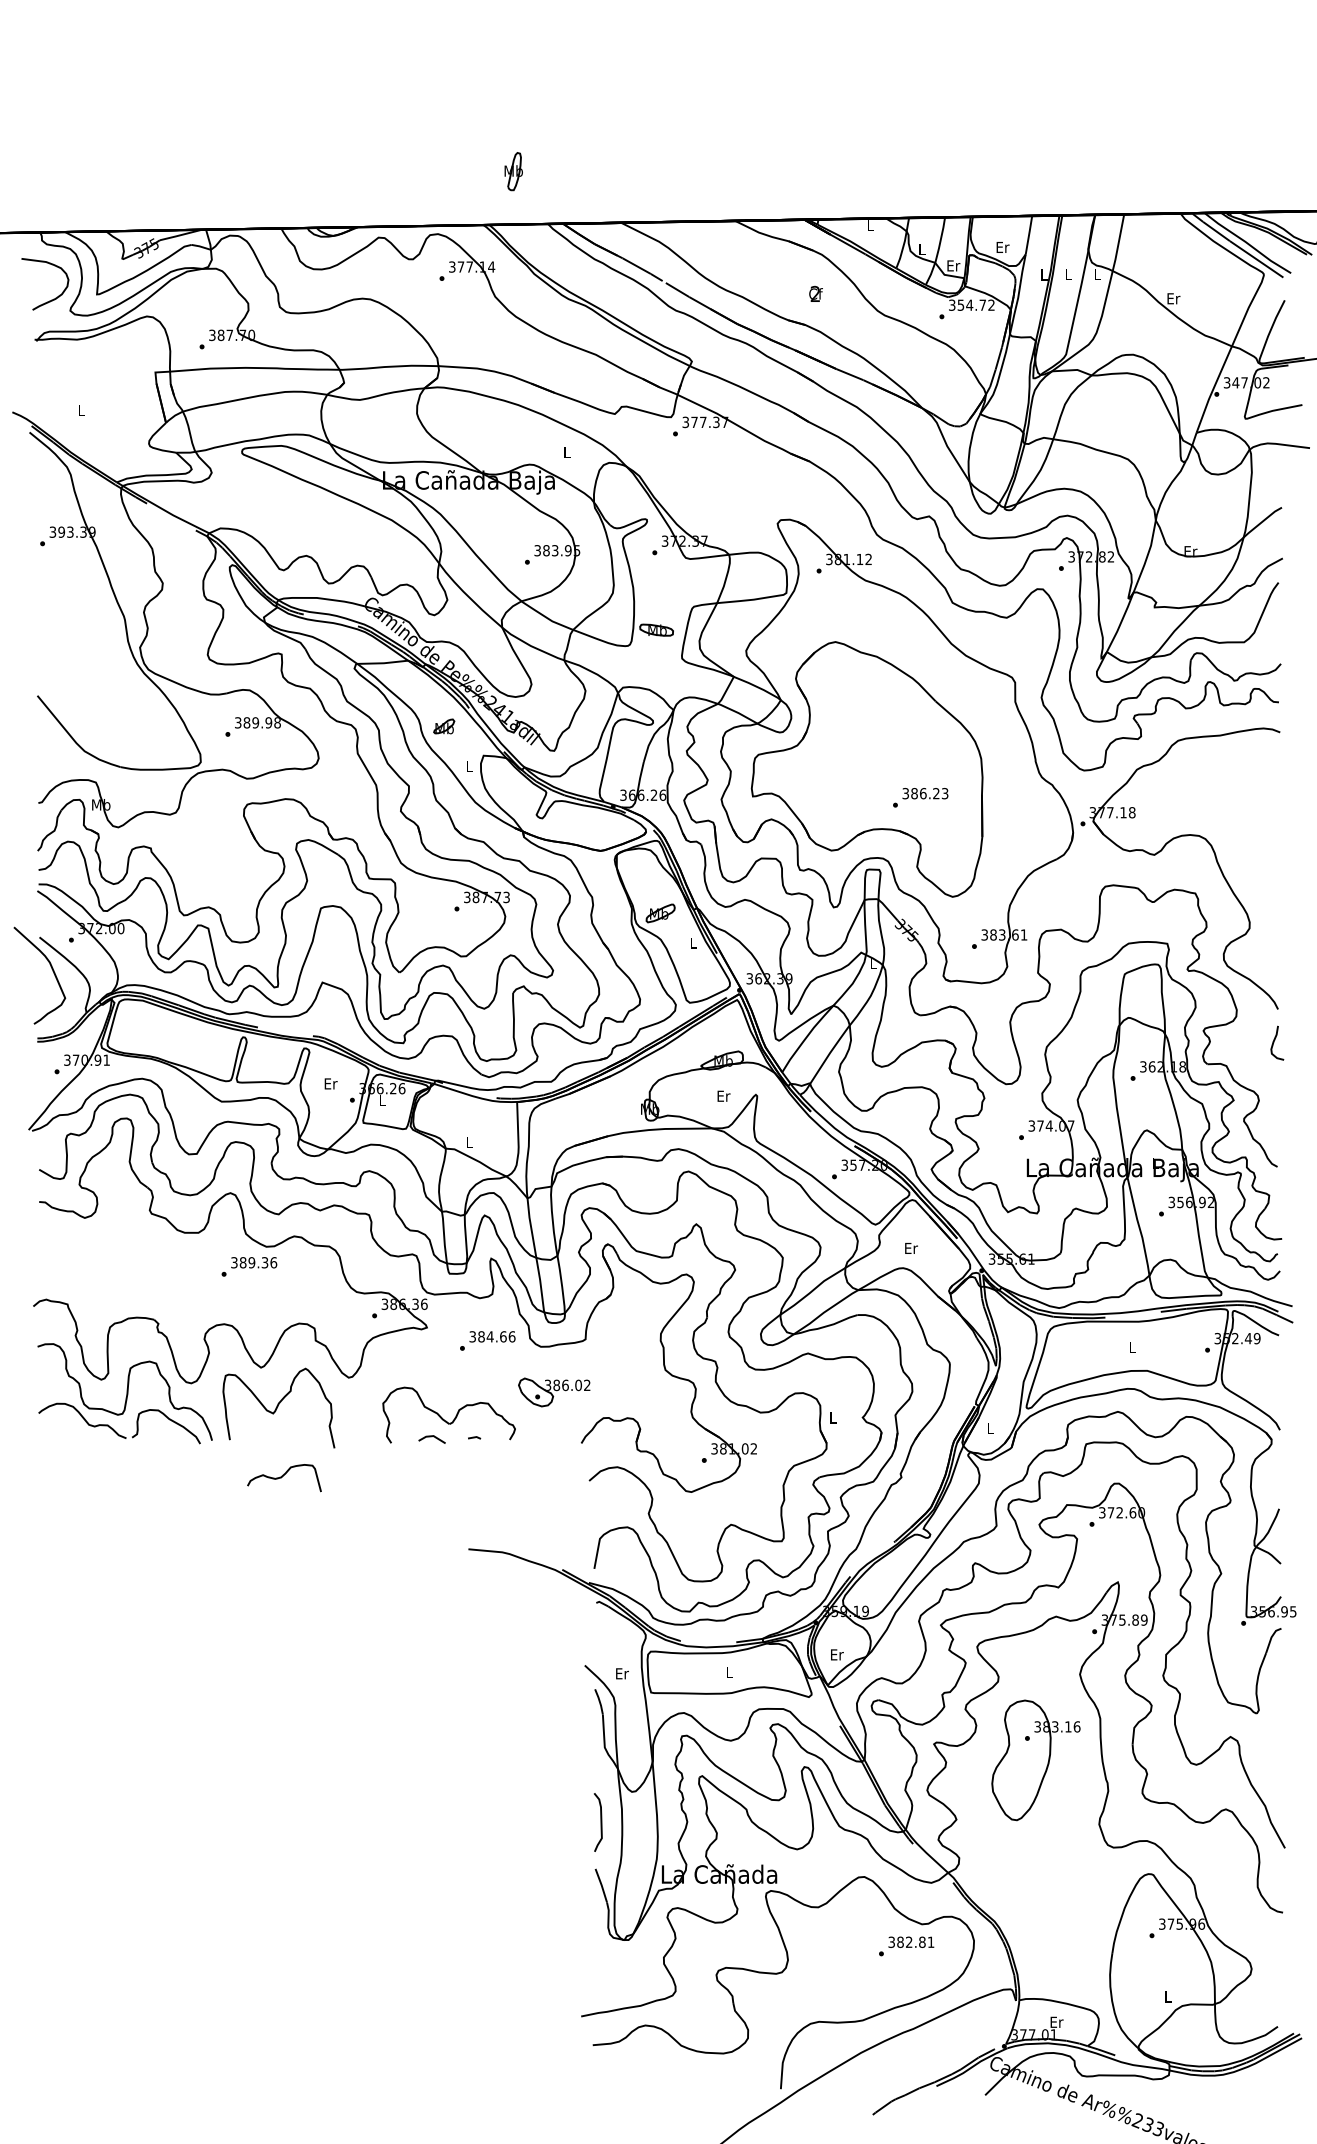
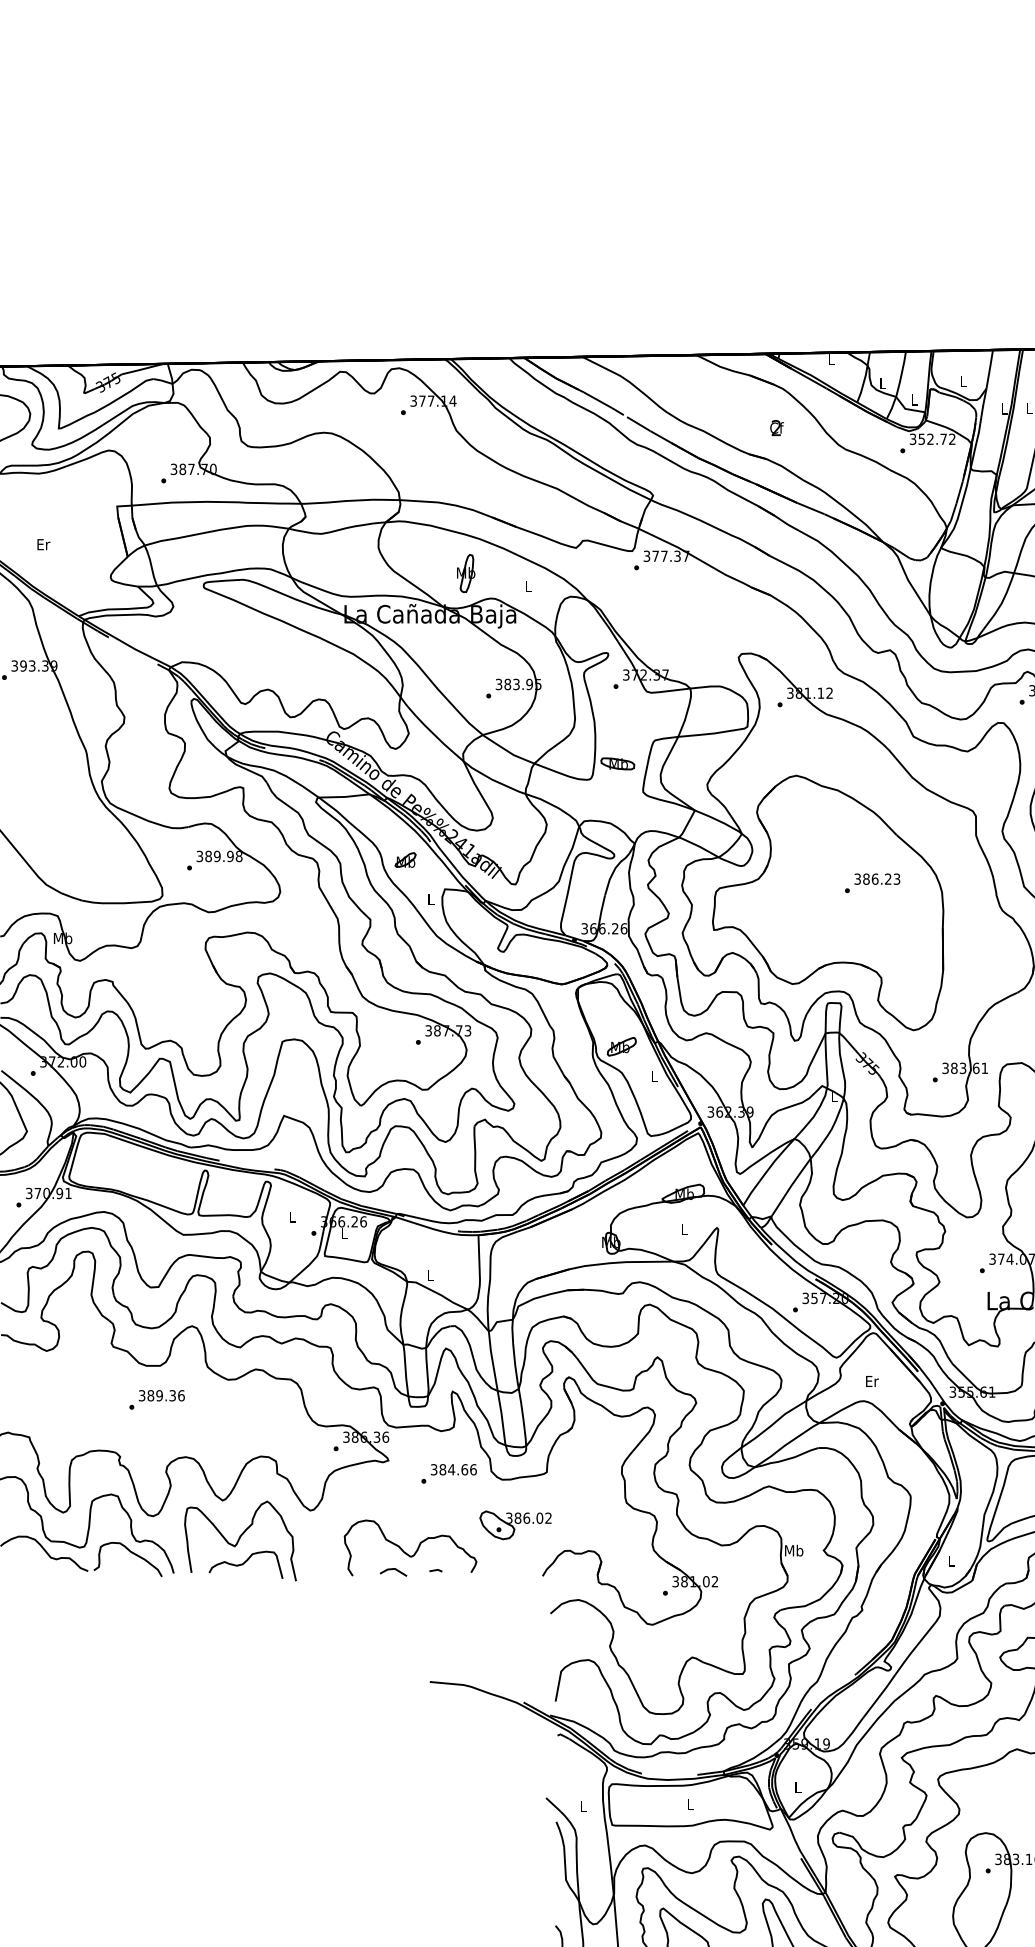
part: (513, 171) -> (465, 573), moved
text: (1002, 246) -> (963, 380), Er -> L
text: (953, 265) -> (914, 399), Er -> L
text: (969, 304) -> (930, 438), 354.72 -> 352.72
text: (81, 410) -> (43, 544), L -> Er
text: (920, 797) -> (872, 883), moved
text: (330, 1083) -> (292, 1216), Er -> L
text: (723, 1095) -> (684, 1228), Er -> L
text: (249, 1266) -> (157, 1399), moved
text: (833, 1417) -> (794, 1550), L -> Mb
curve: (283, 1476) -> (245, 1563), moved
text: (837, 1654) -> (798, 1787), Er -> L
text: (622, 1673) -> (583, 1806), Er -> L

